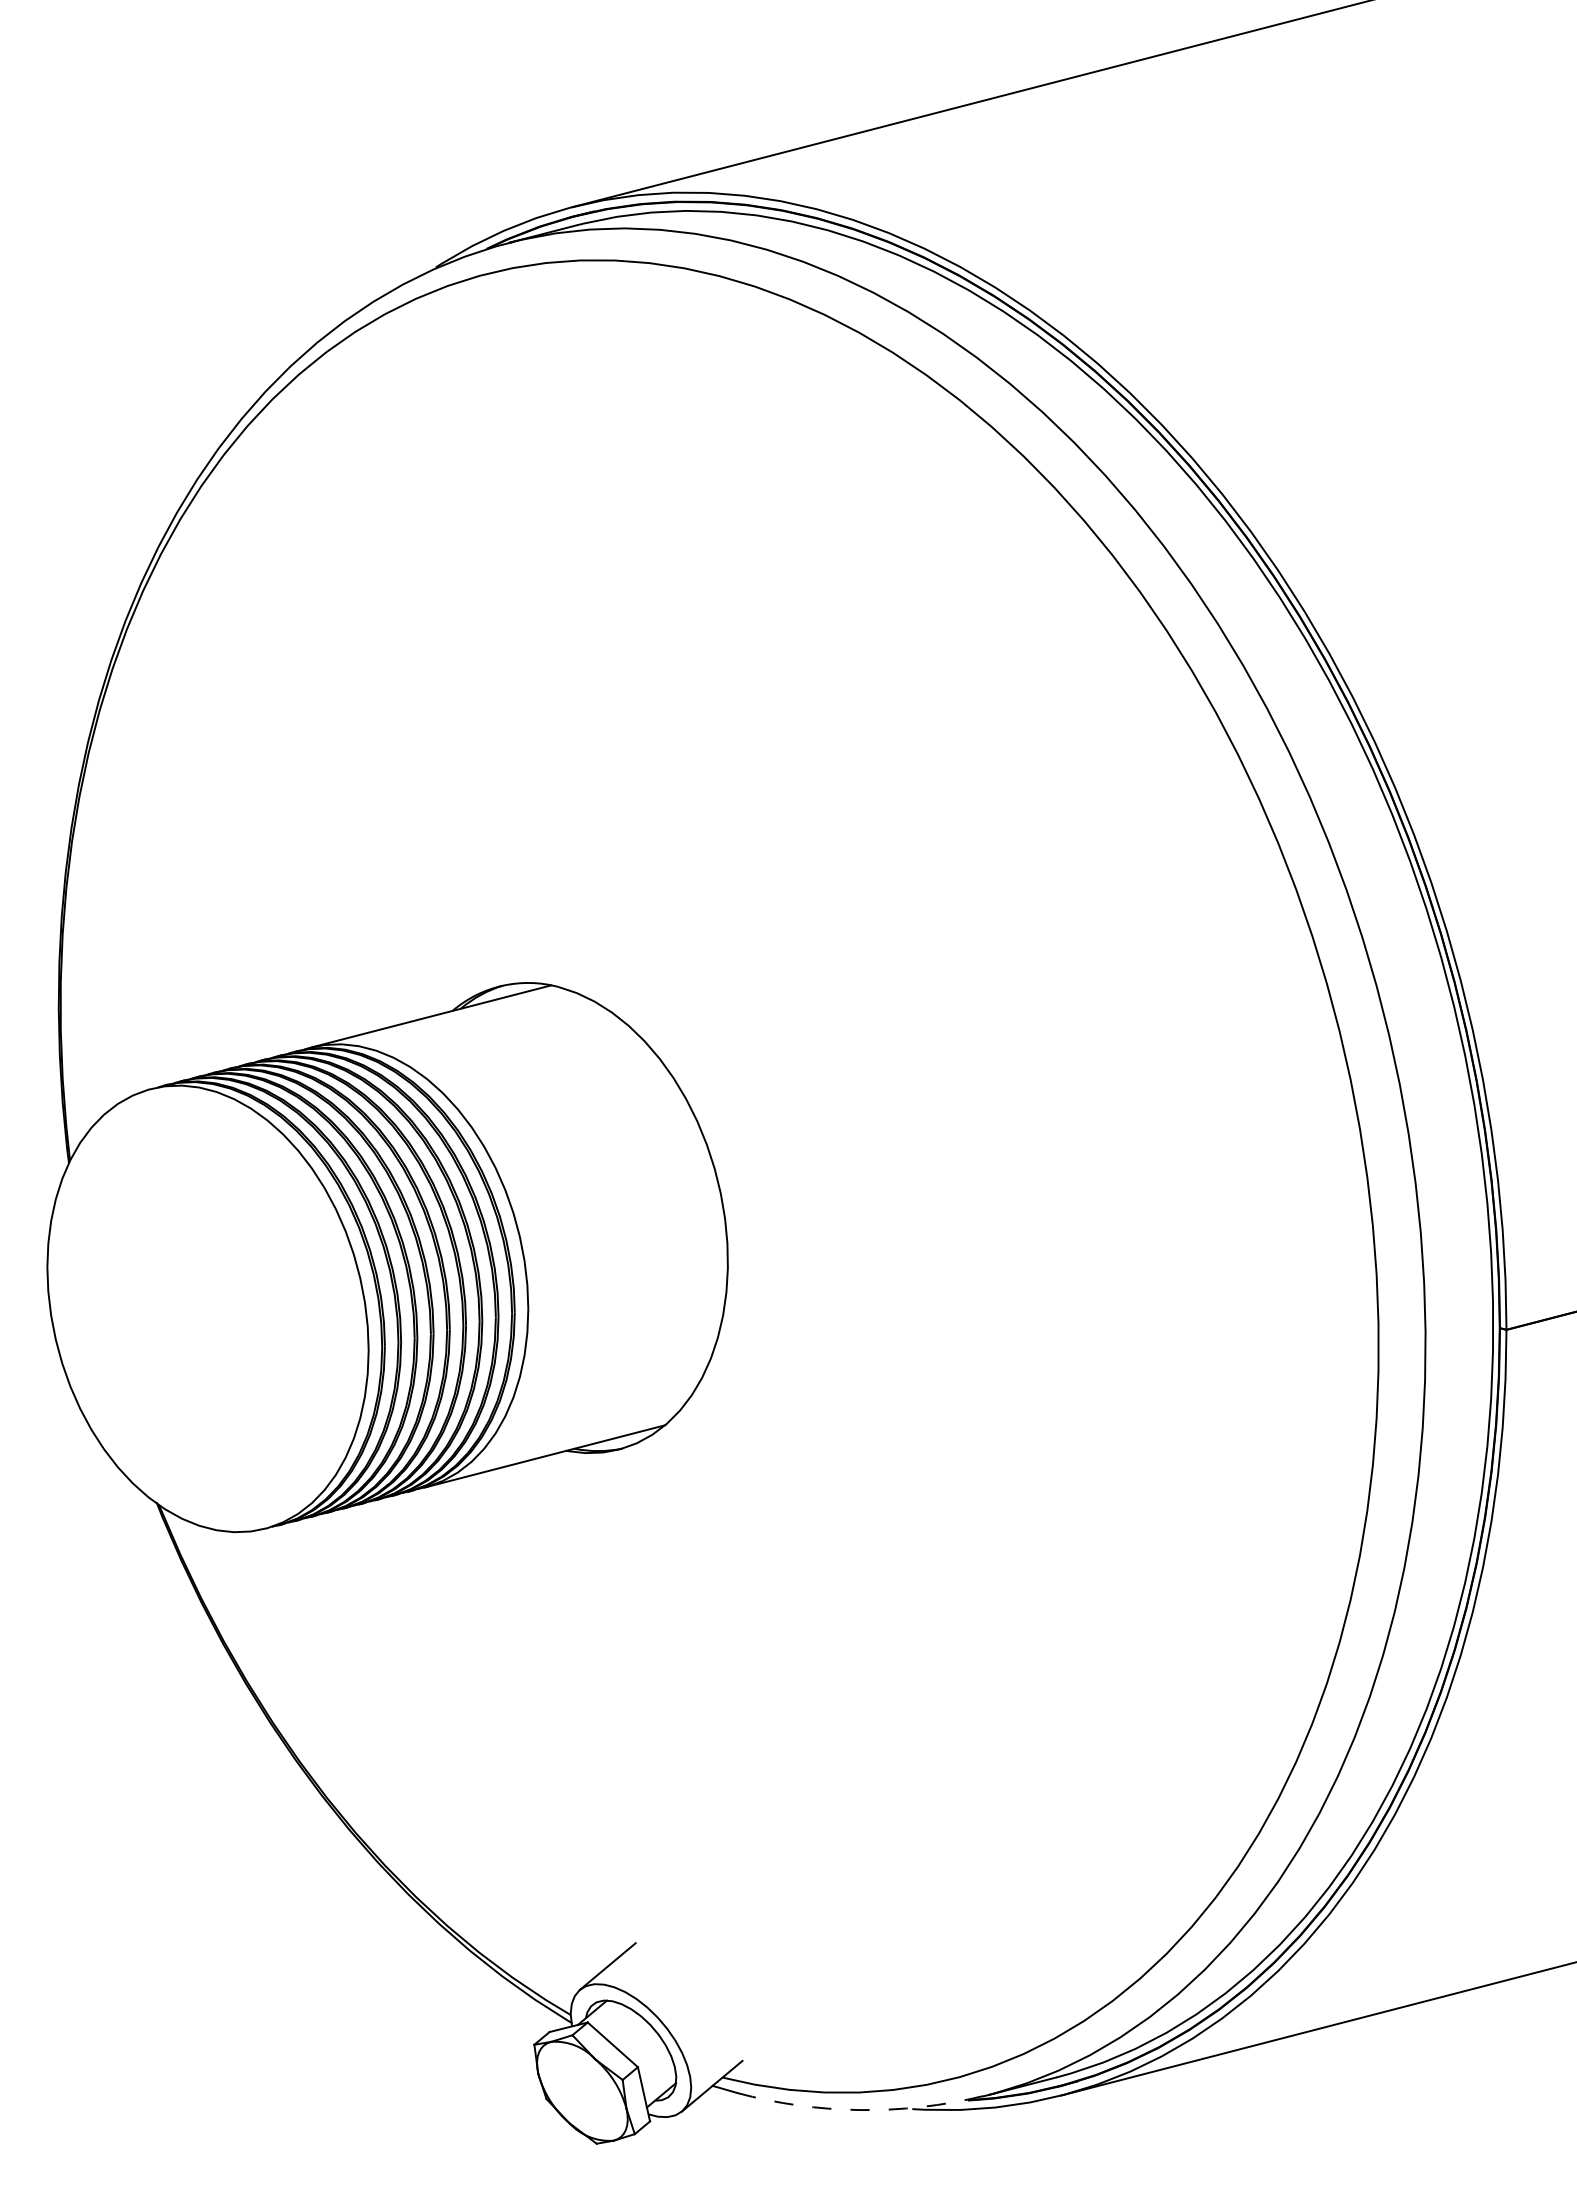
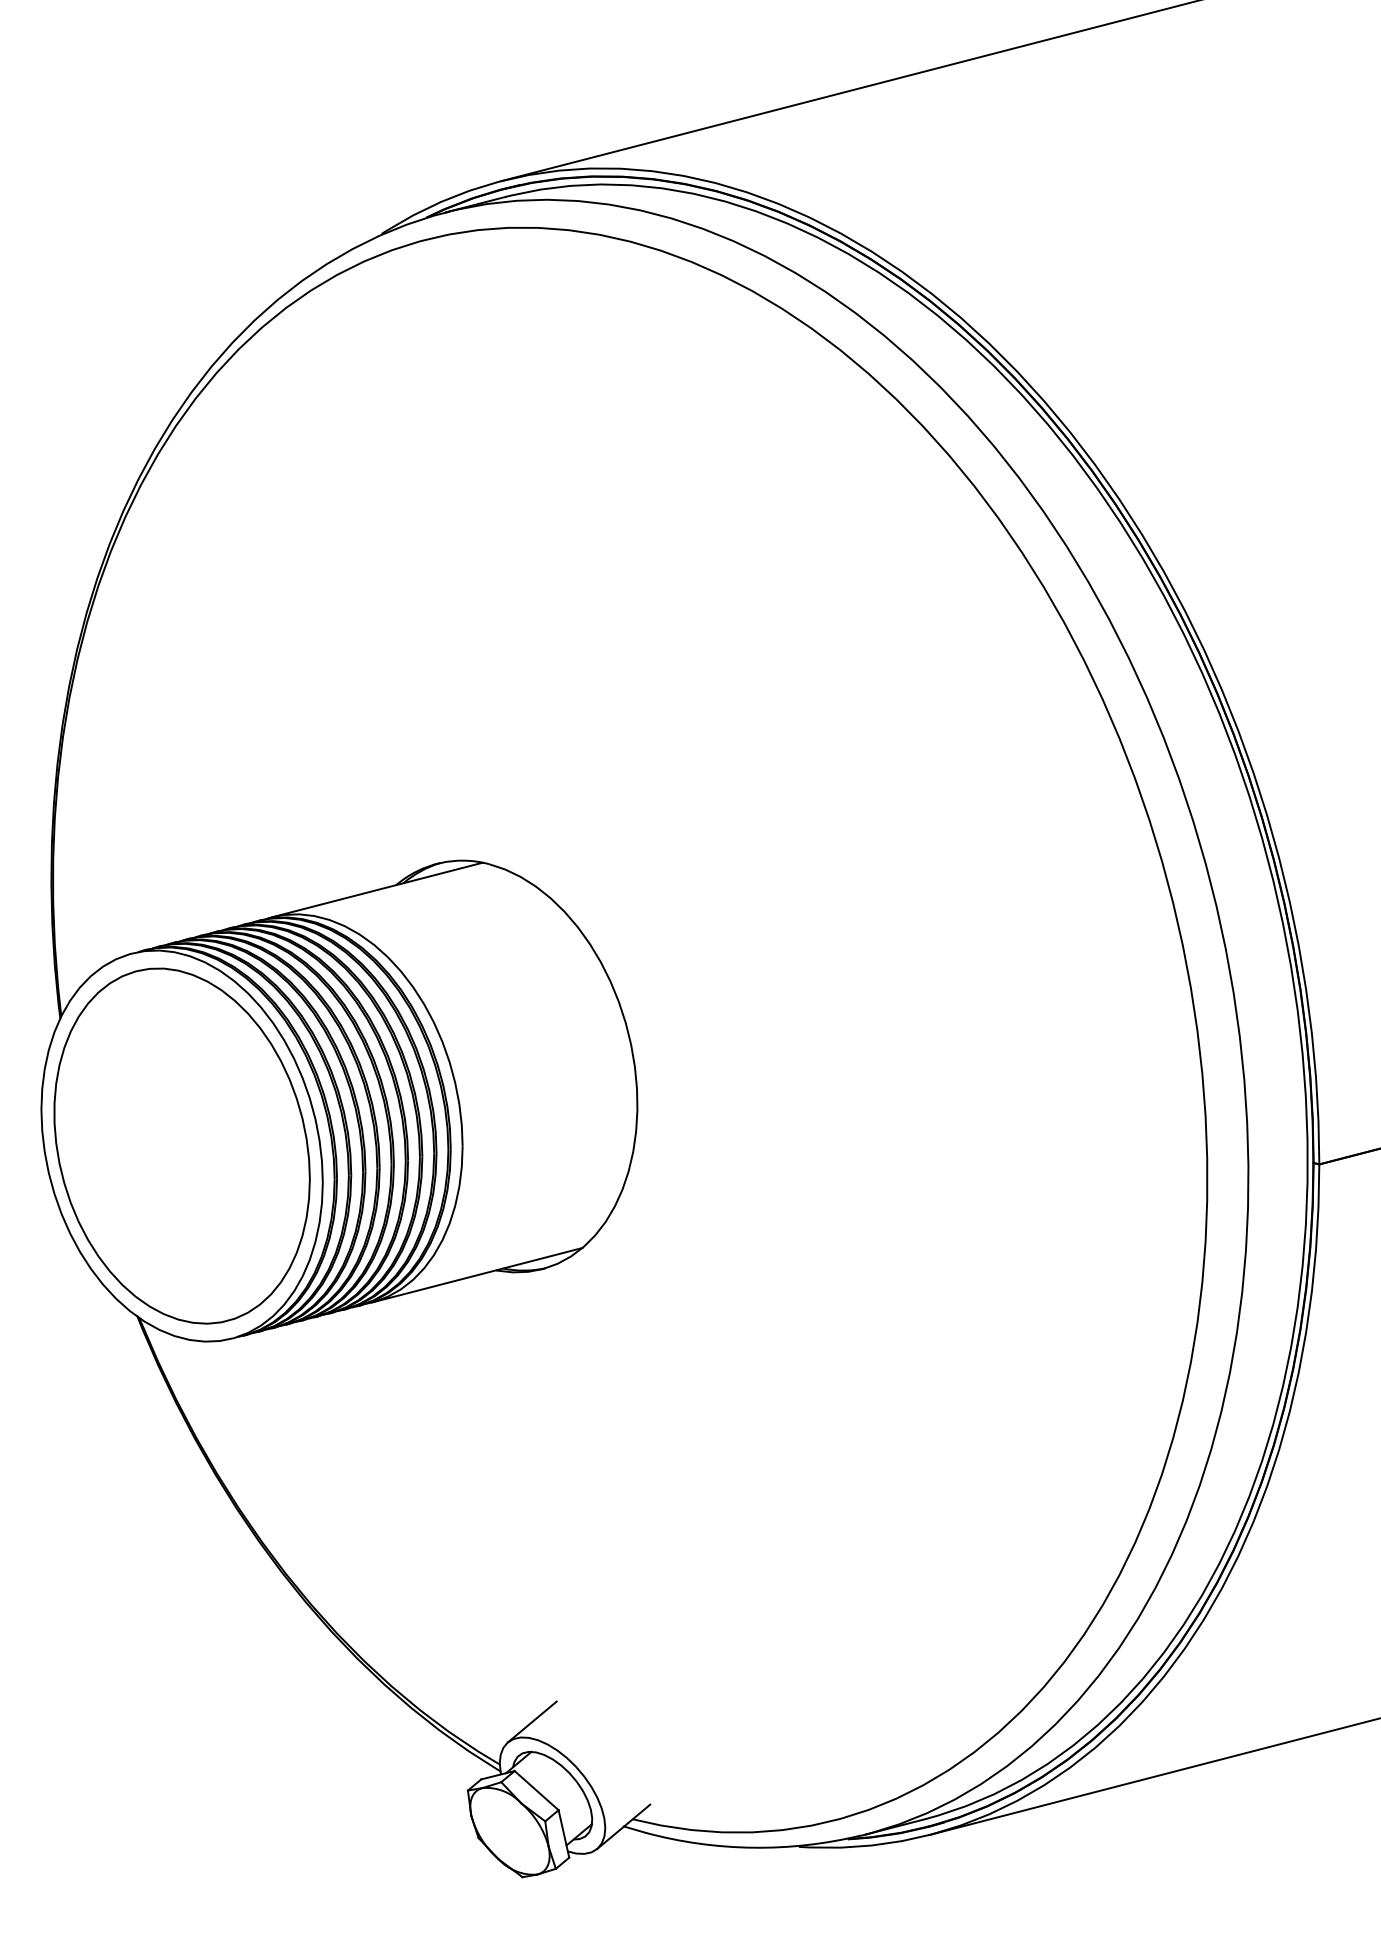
part: (207, 1308) -> (181, 1145), added
arc: (860, 2110) -> (753, 1848), dashed -> solid

